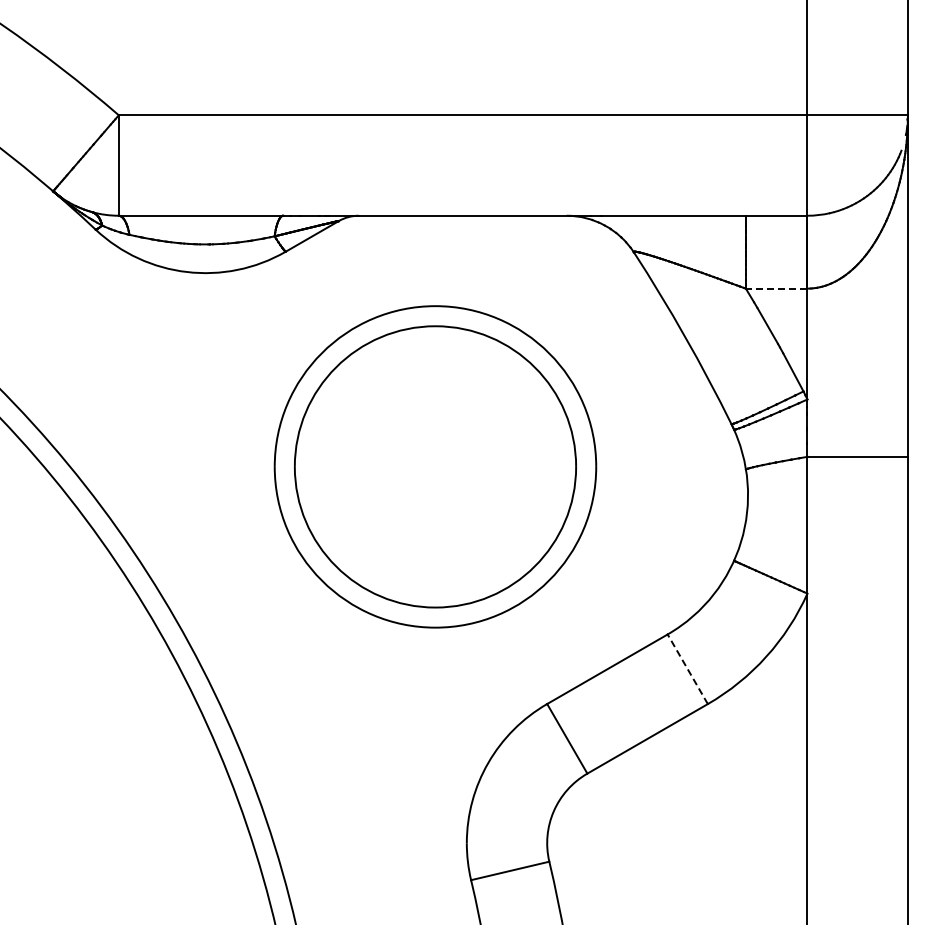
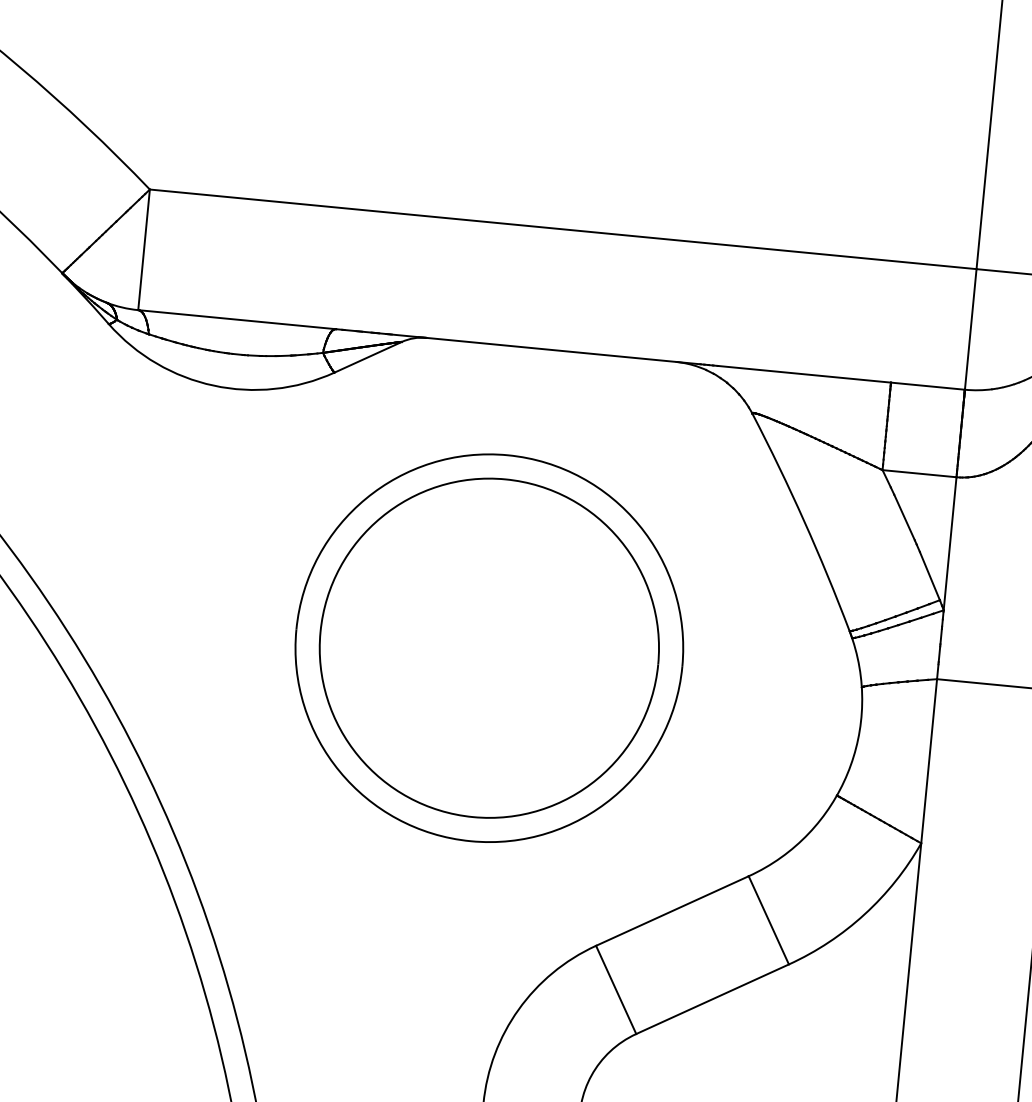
line: (776, 288) -> (919, 473), dashed -> solid
line: (687, 668) -> (768, 919), dashed -> solid

